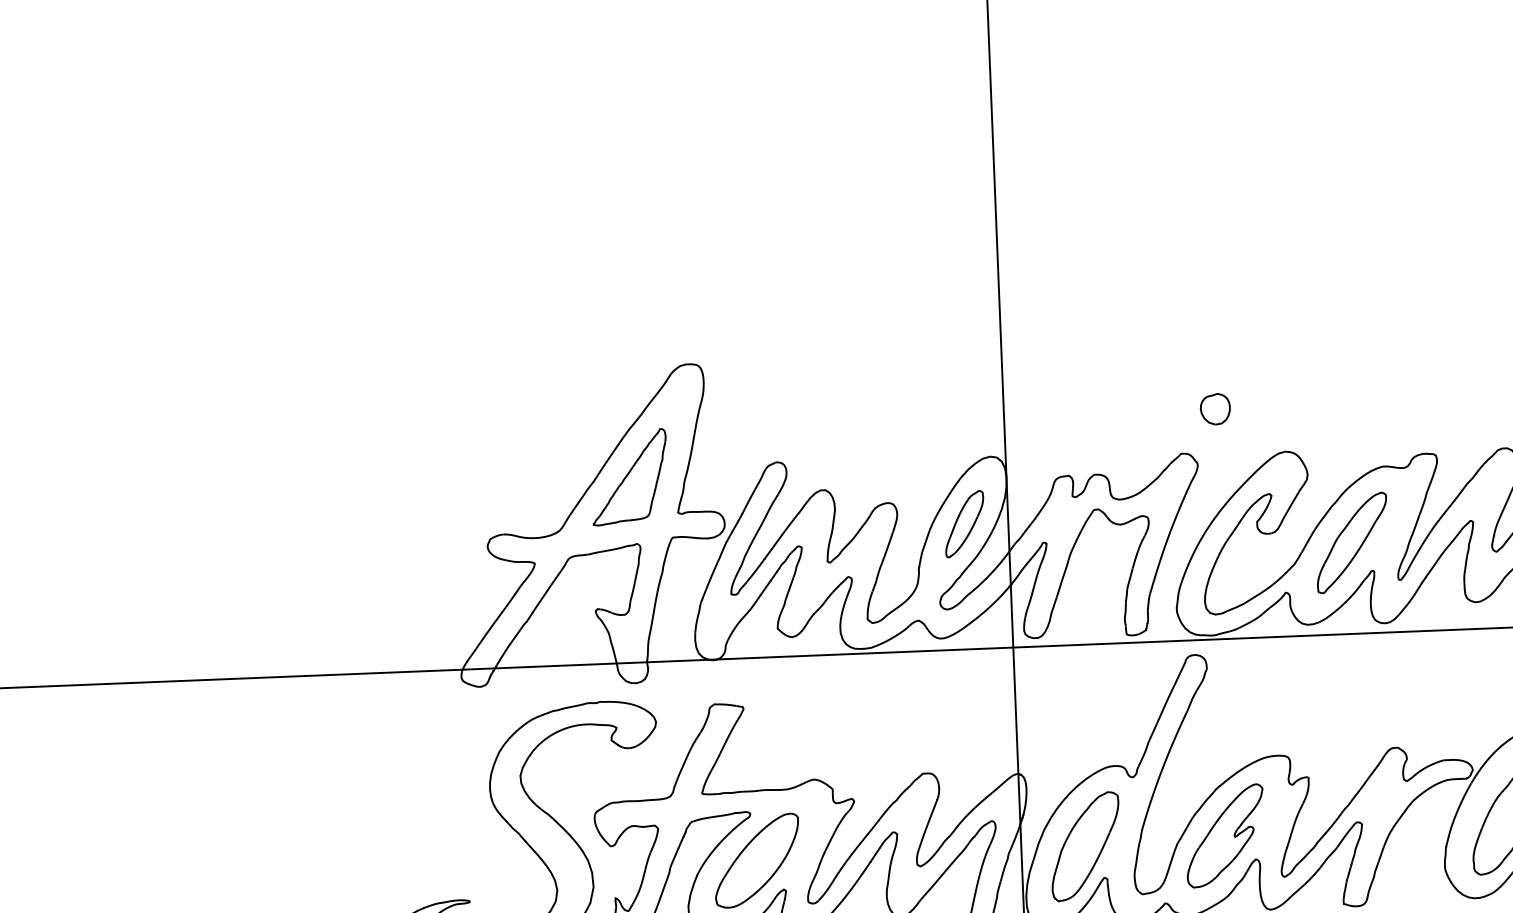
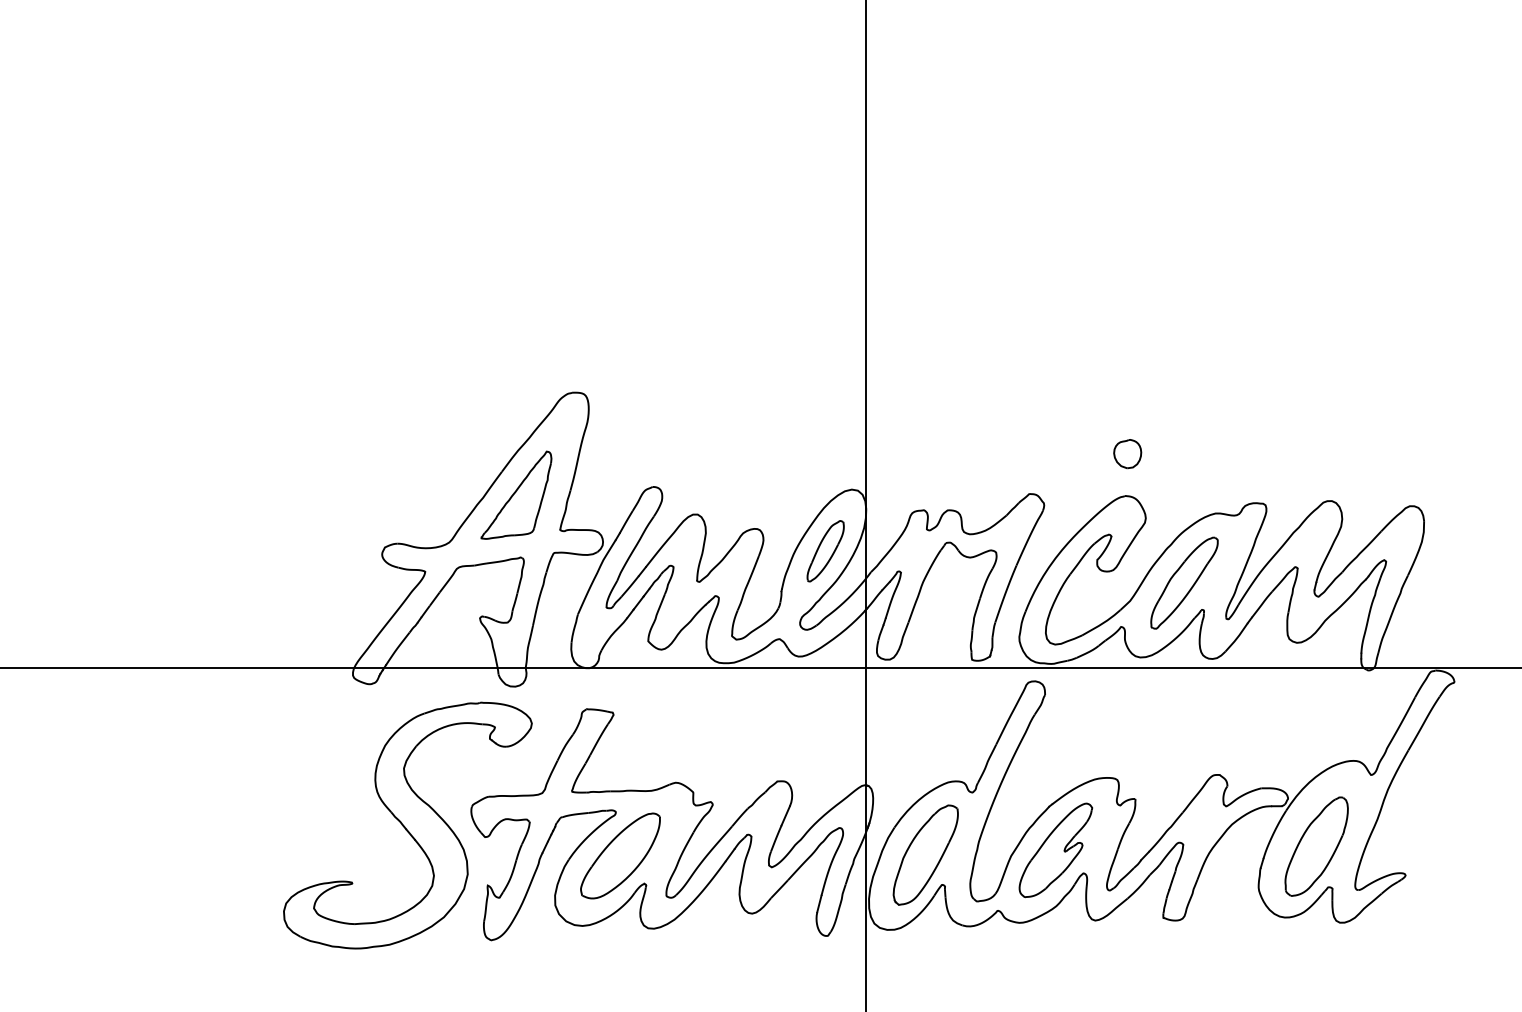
part: (1215, 409) -> (1127, 454), moved

